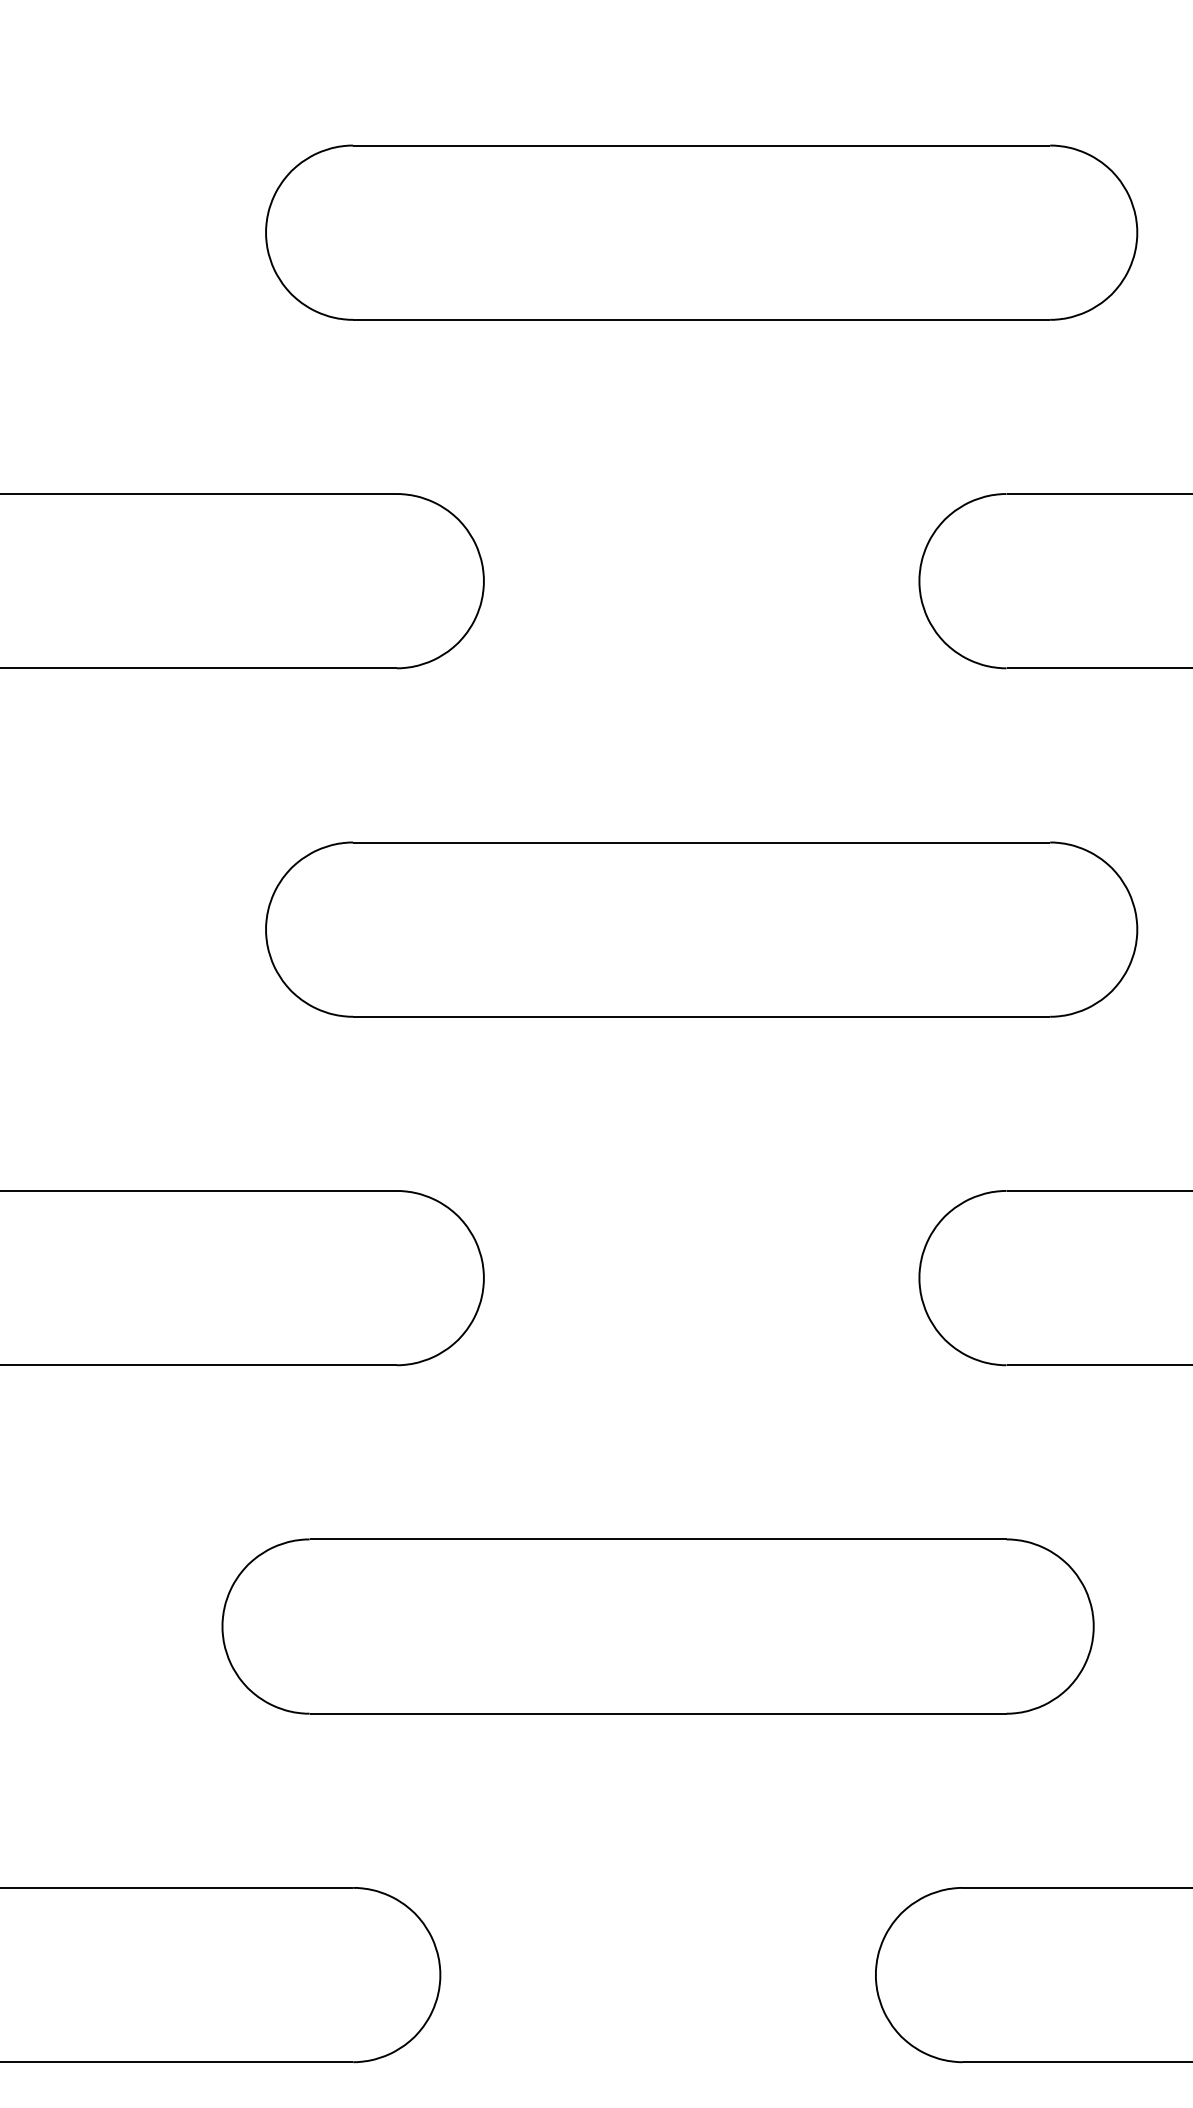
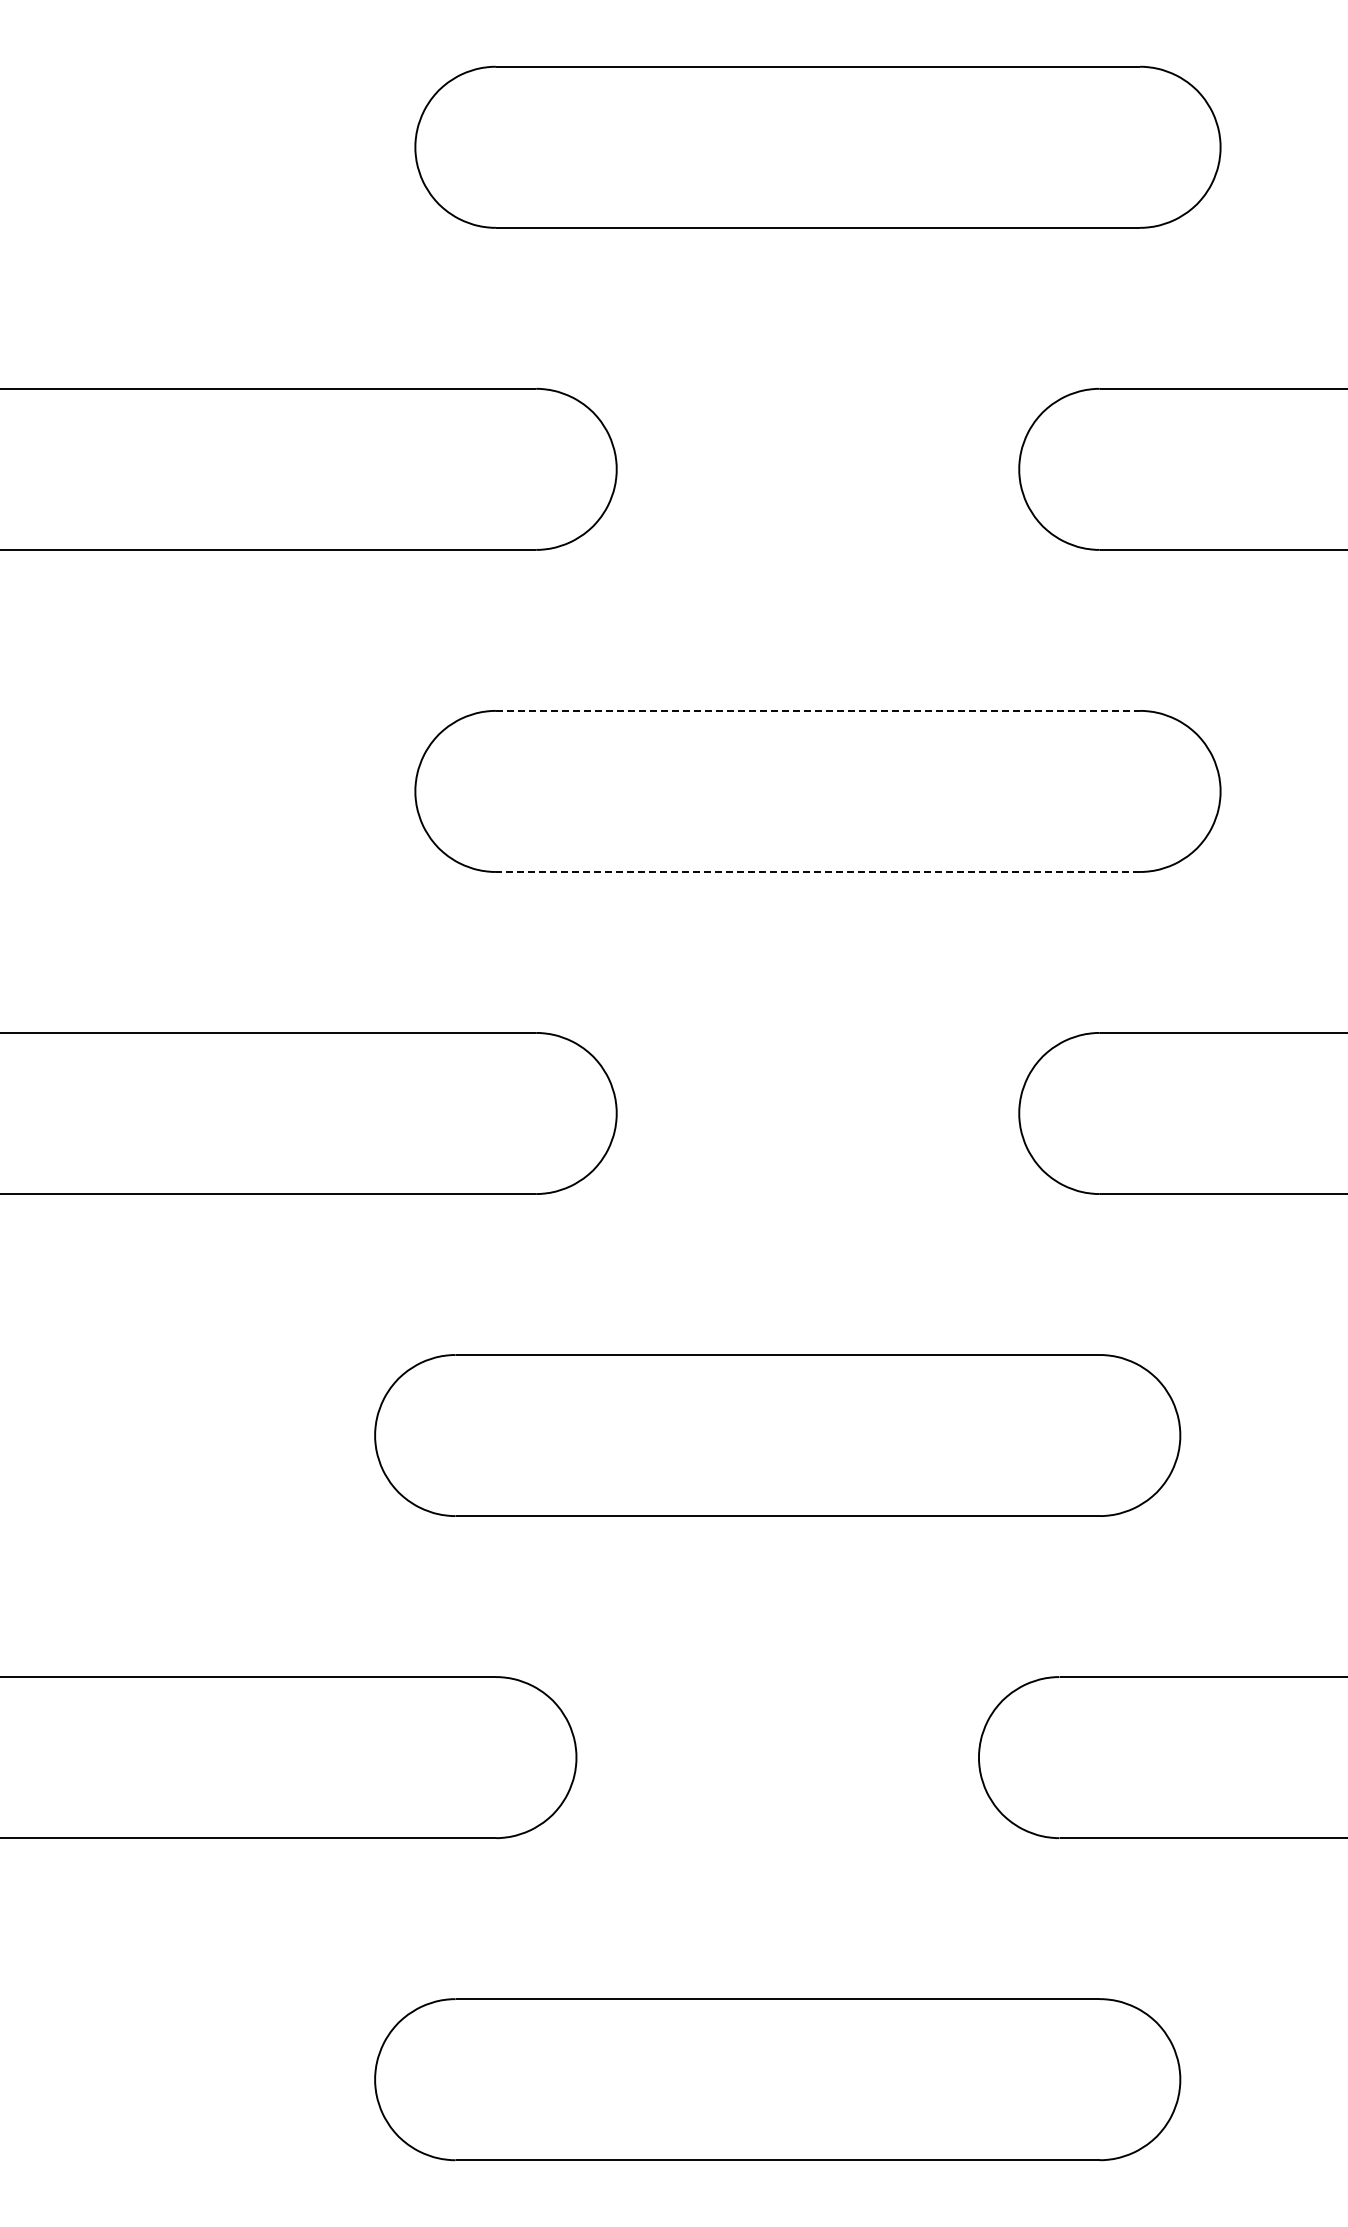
line: (702, 842) -> (818, 710), solid -> dashed
line: (701, 1016) -> (817, 871), solid -> dashed

